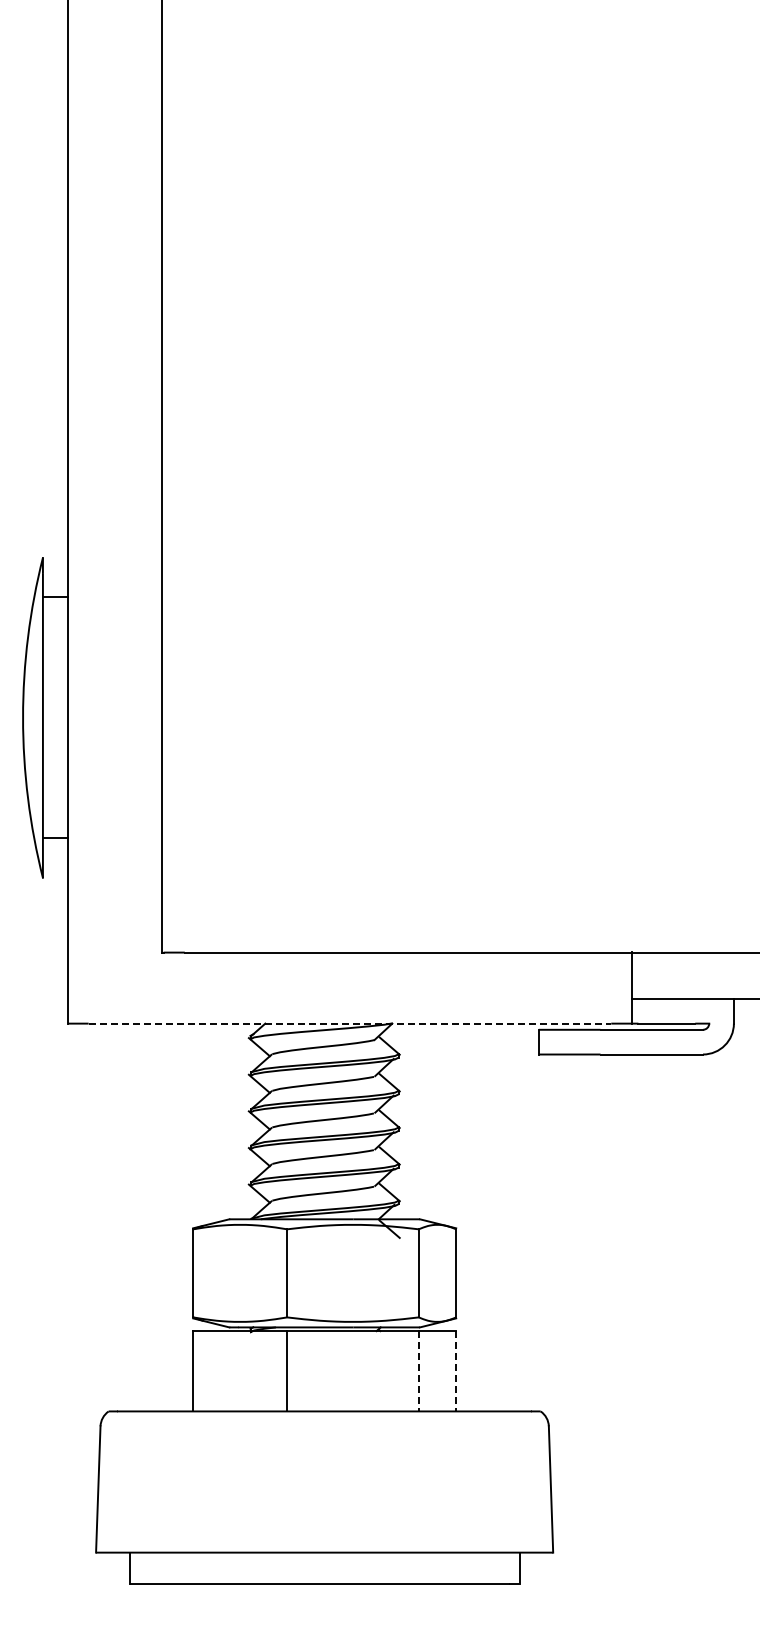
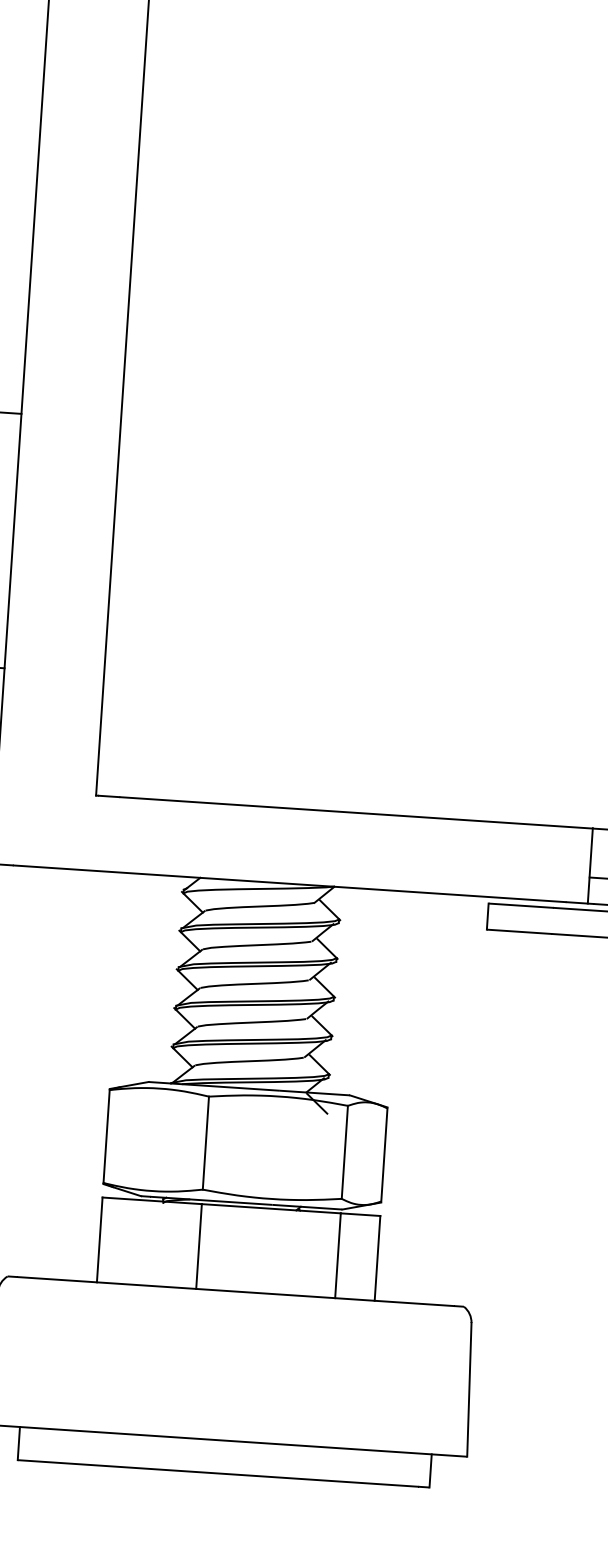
line: (350, 1023) -> (290, 883), dashed -> solid
line: (418, 1371) -> (337, 1255), dashed -> solid
line: (456, 1371) -> (377, 1258), dashed -> solid

